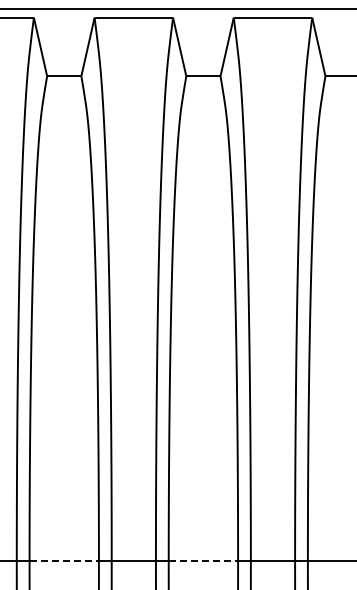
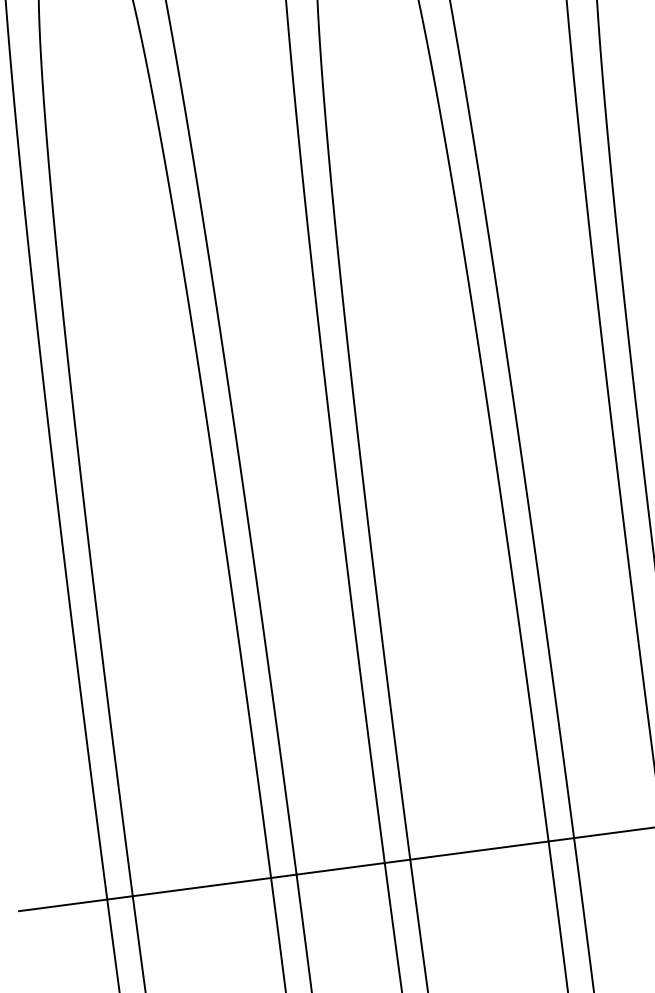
line: (64, 561) -> (202, 887), dashed -> solid
line: (203, 561) -> (479, 851), dashed -> solid

